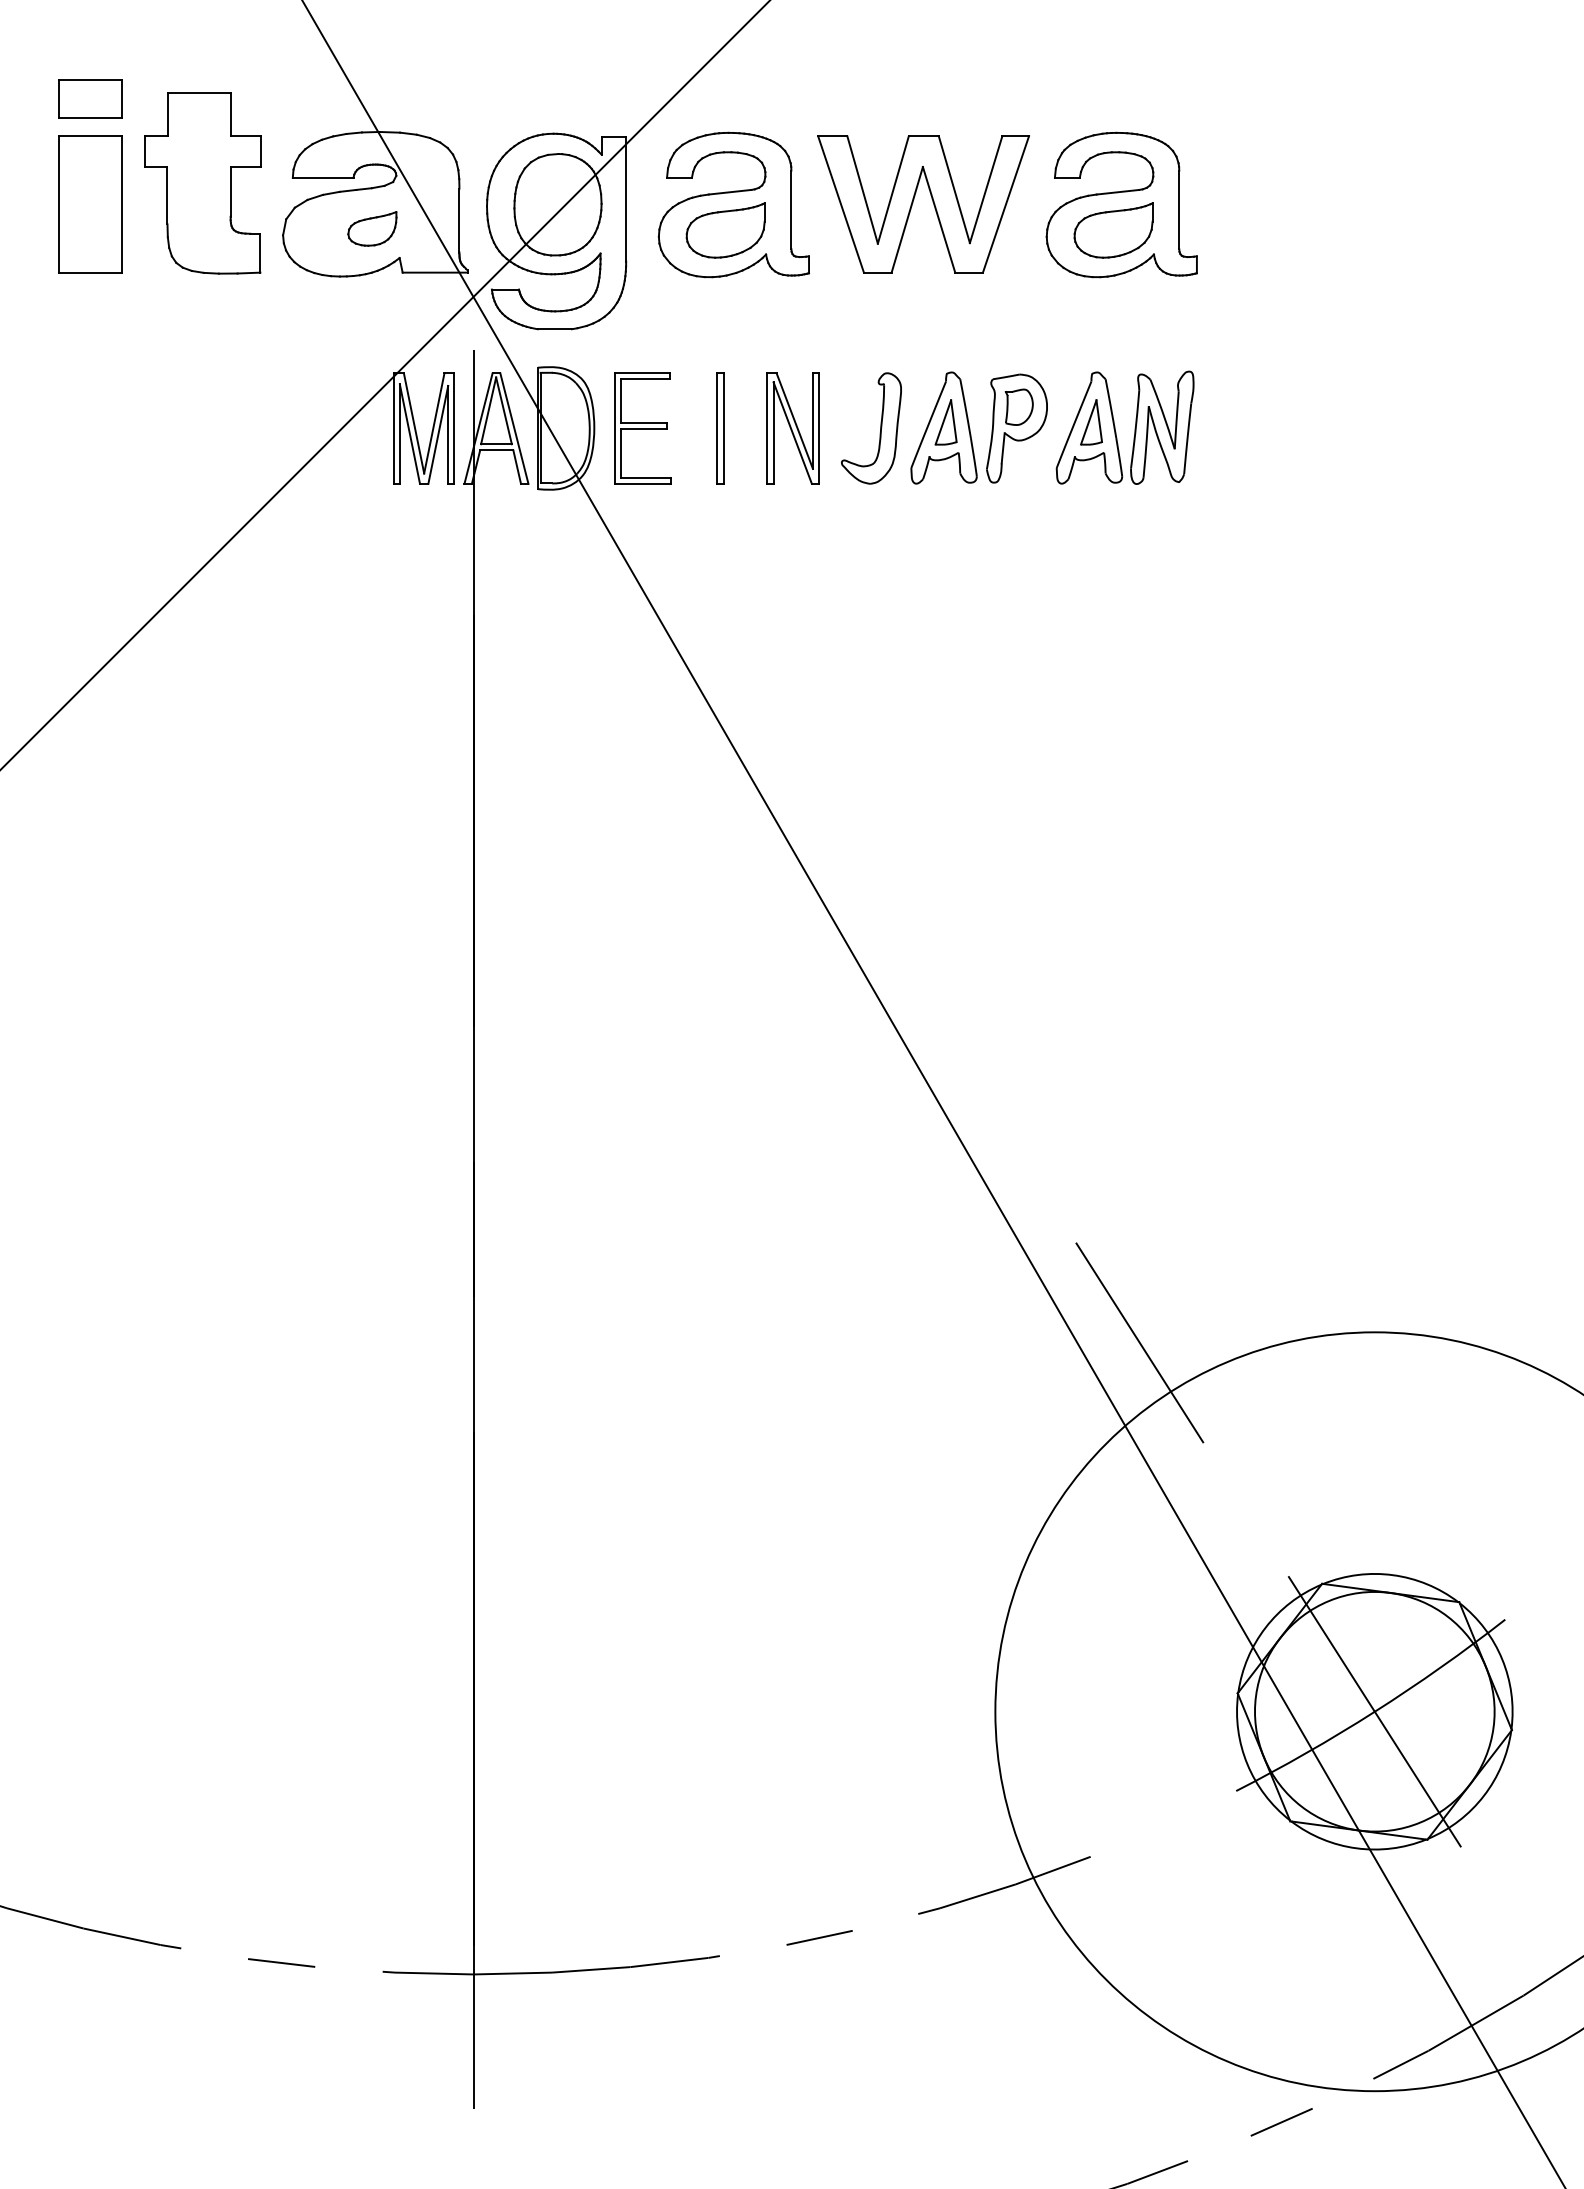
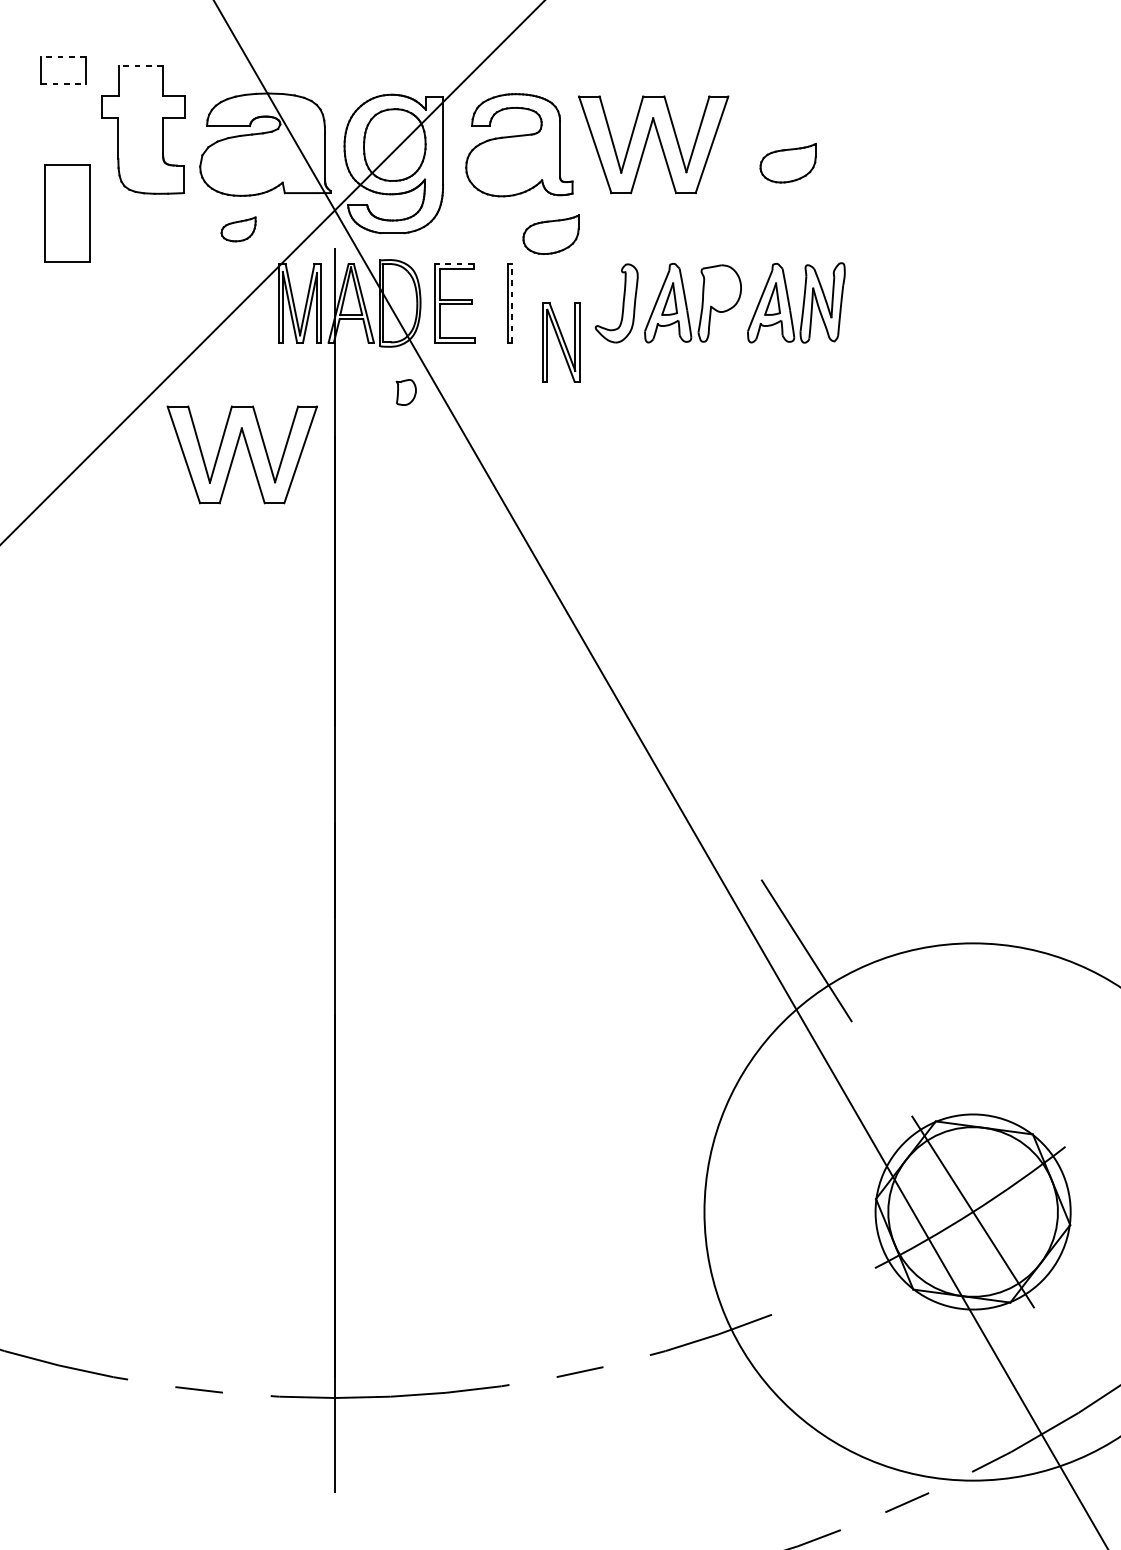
line: (90, 79) -> (63, 56), solid -> dashed
line: (199, 93) -> (141, 66), solid -> dashed
line: (90, 118) -> (63, 83), solid -> dashed
part: (90, 204) -> (68, 213), moved
part: (1121, 204) -> (793, 144), removed
part: (372, 228) -> (238, 229), moved
part: (725, 230) -> (550, 234), moved
line: (641, 373) -> (453, 264), solid -> dashed
part: (1018, 406) -> (405, 391), moved
line: (723, 428) -> (512, 303), solid -> dashed
part: (792, 428) -> (560, 342), moved
part: (351, 640) -> (248, 453), added

